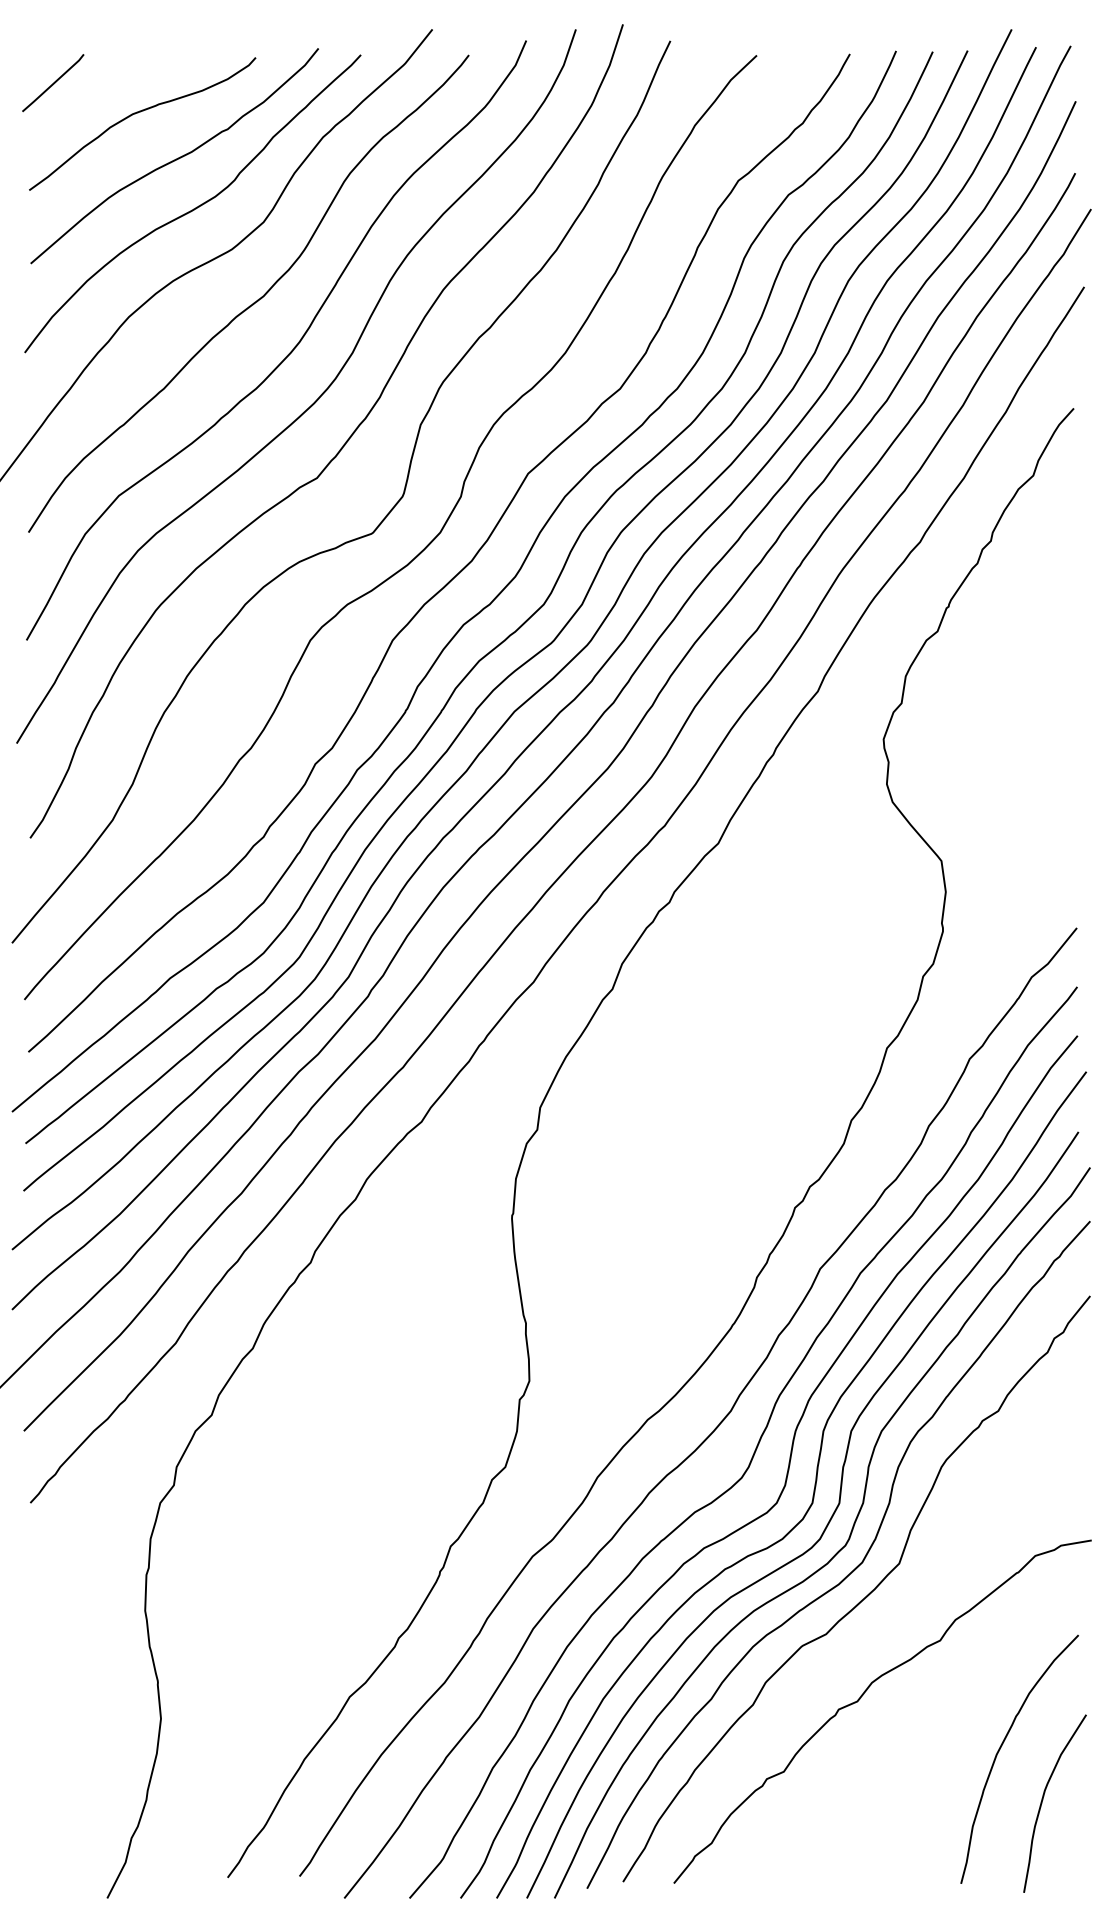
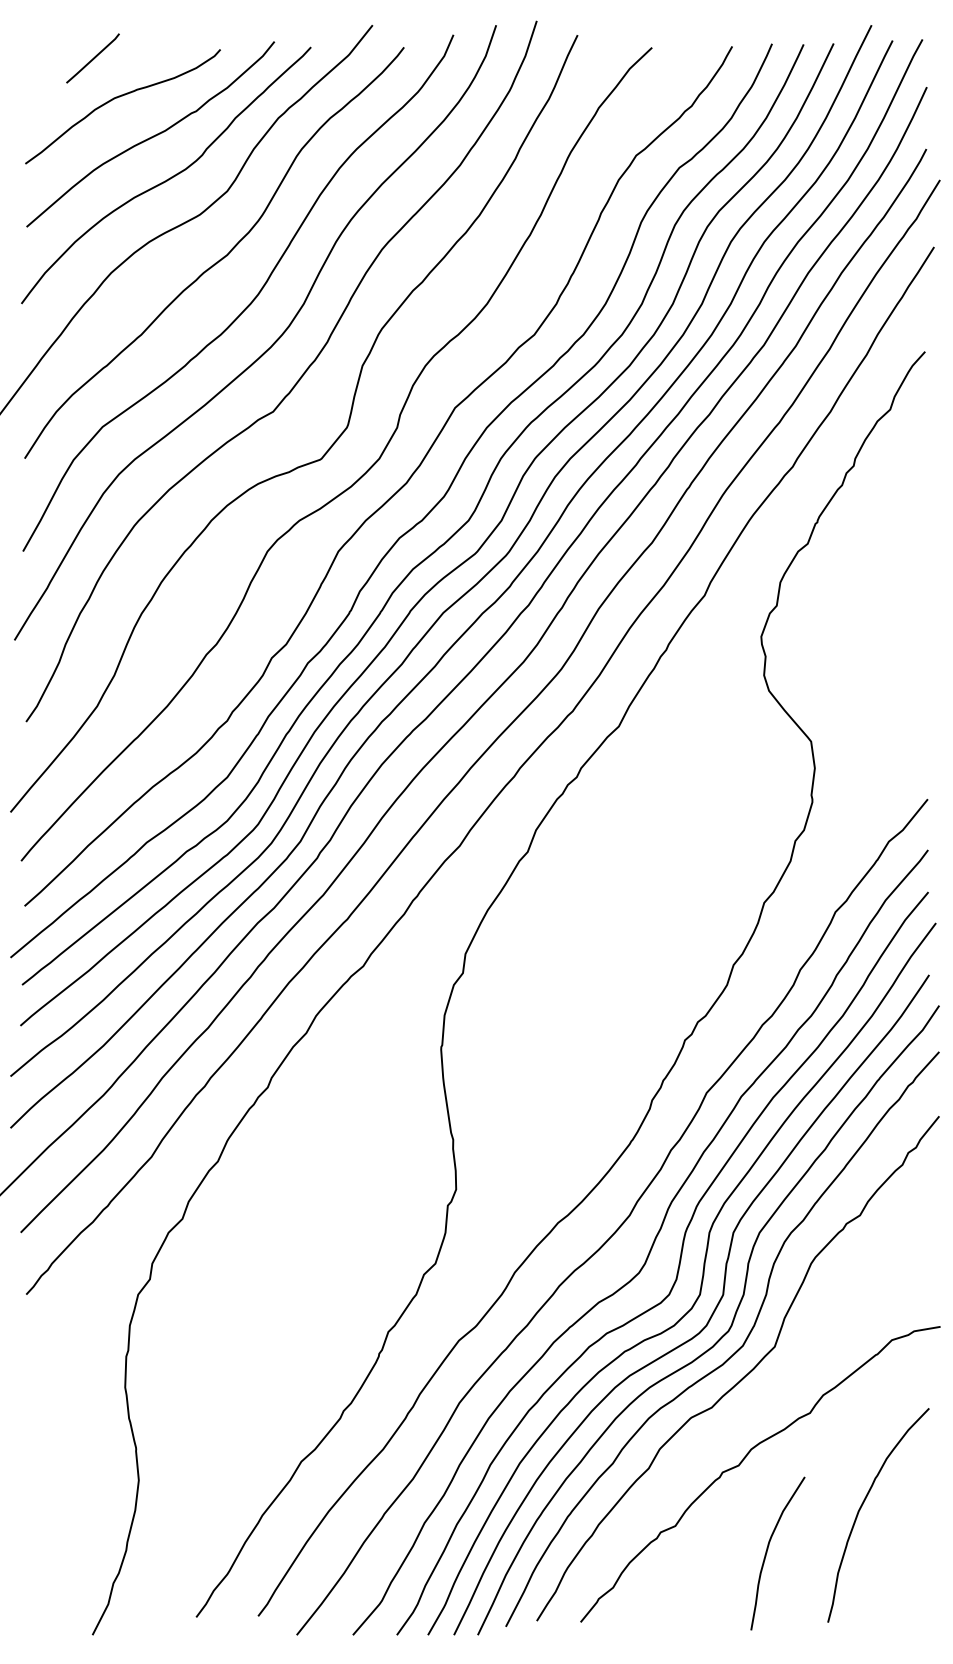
line: (52, 83) -> (92, 58), moved
curve: (1044, 1798) -> (768, 1549), moved

